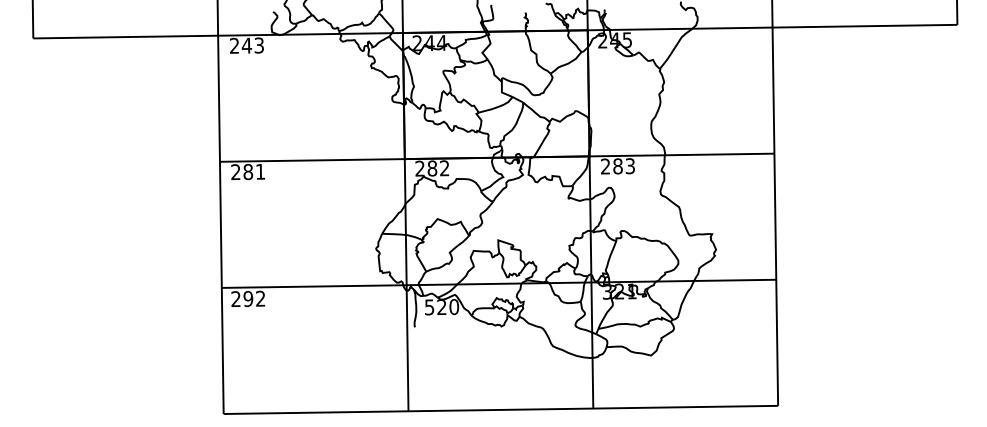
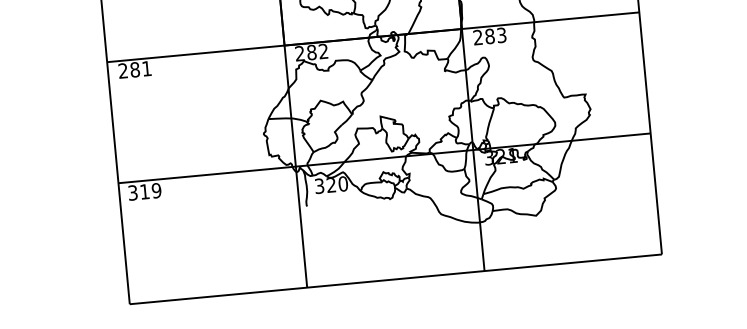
text: (248, 299) -> (144, 192), 292 -> 319
text: (429, 306) -> (319, 185), 520 -> 320

